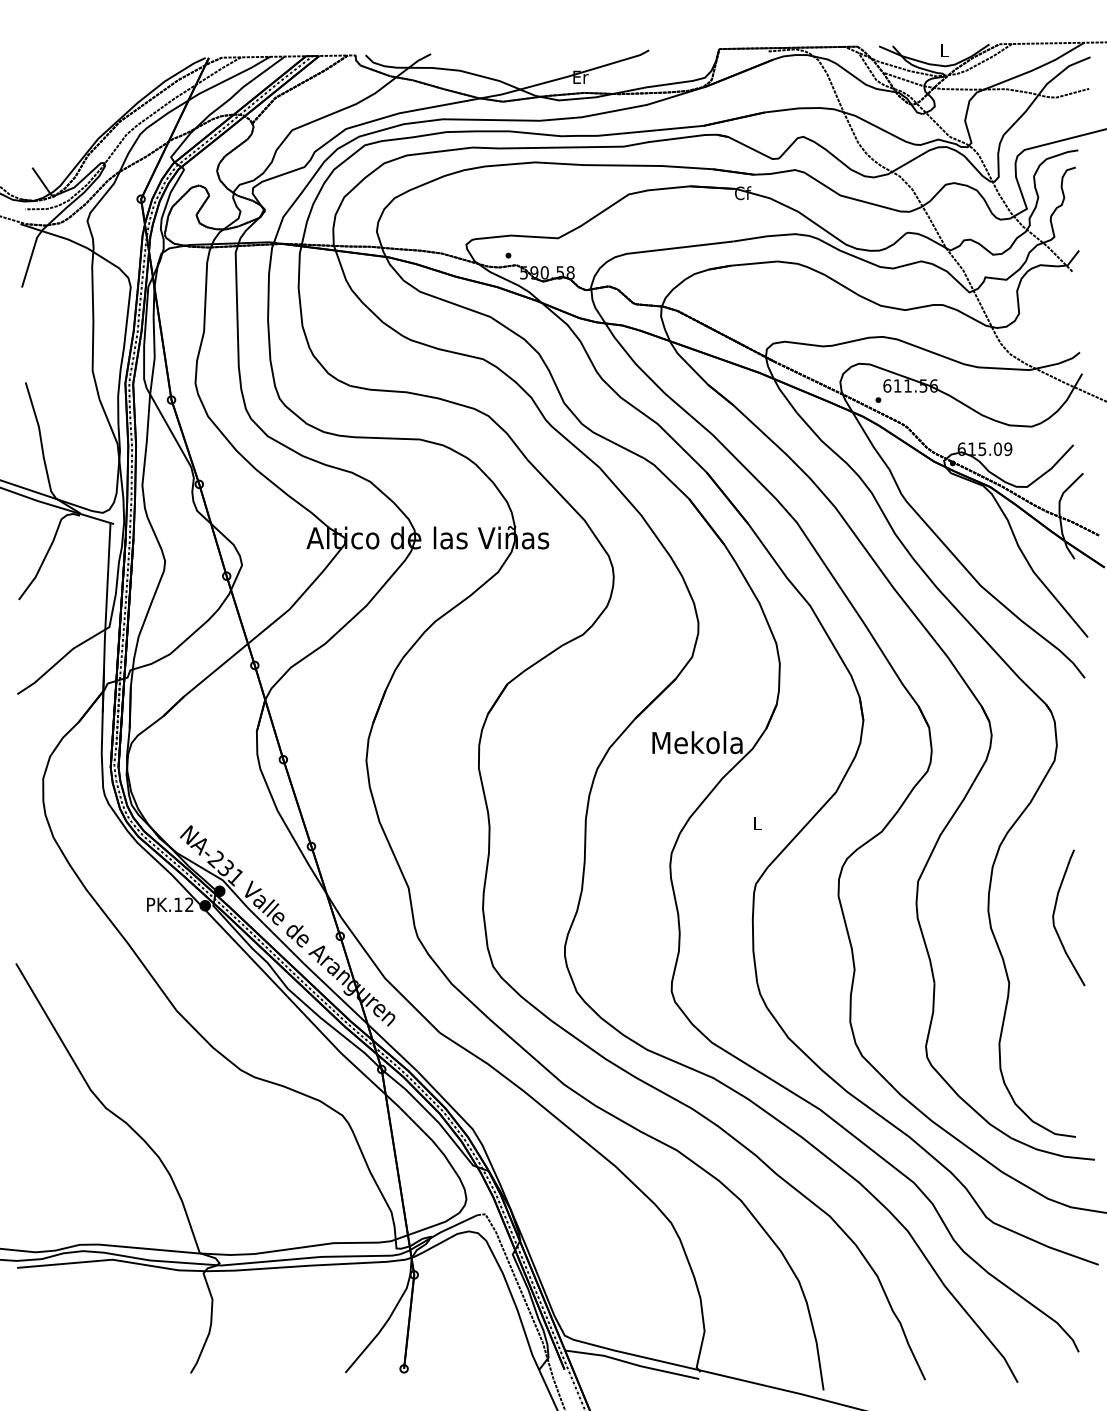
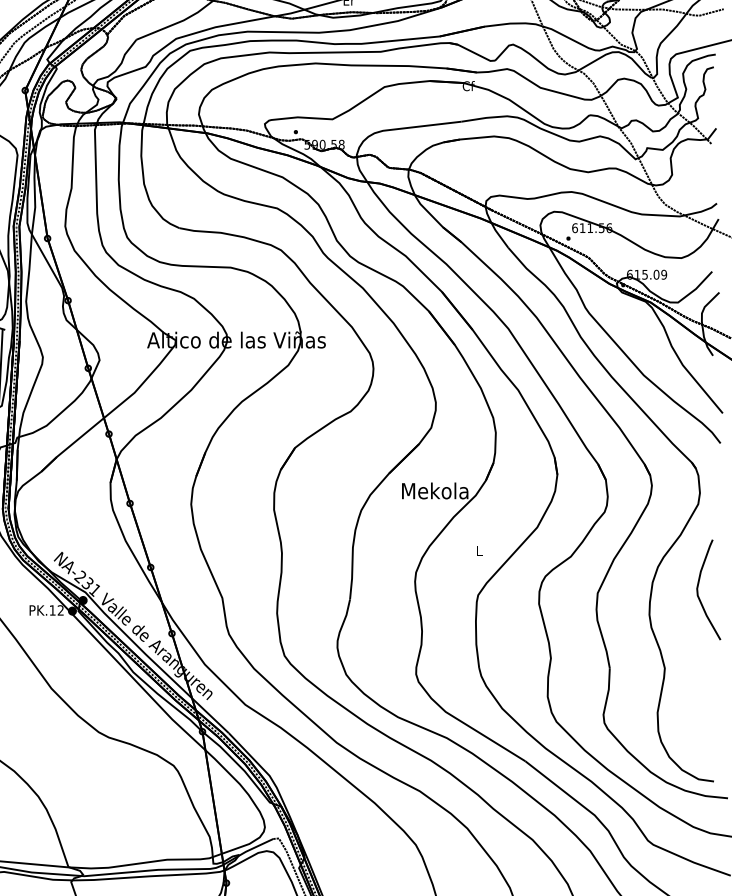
curve: (1054, 917) -> (698, 589), moved

